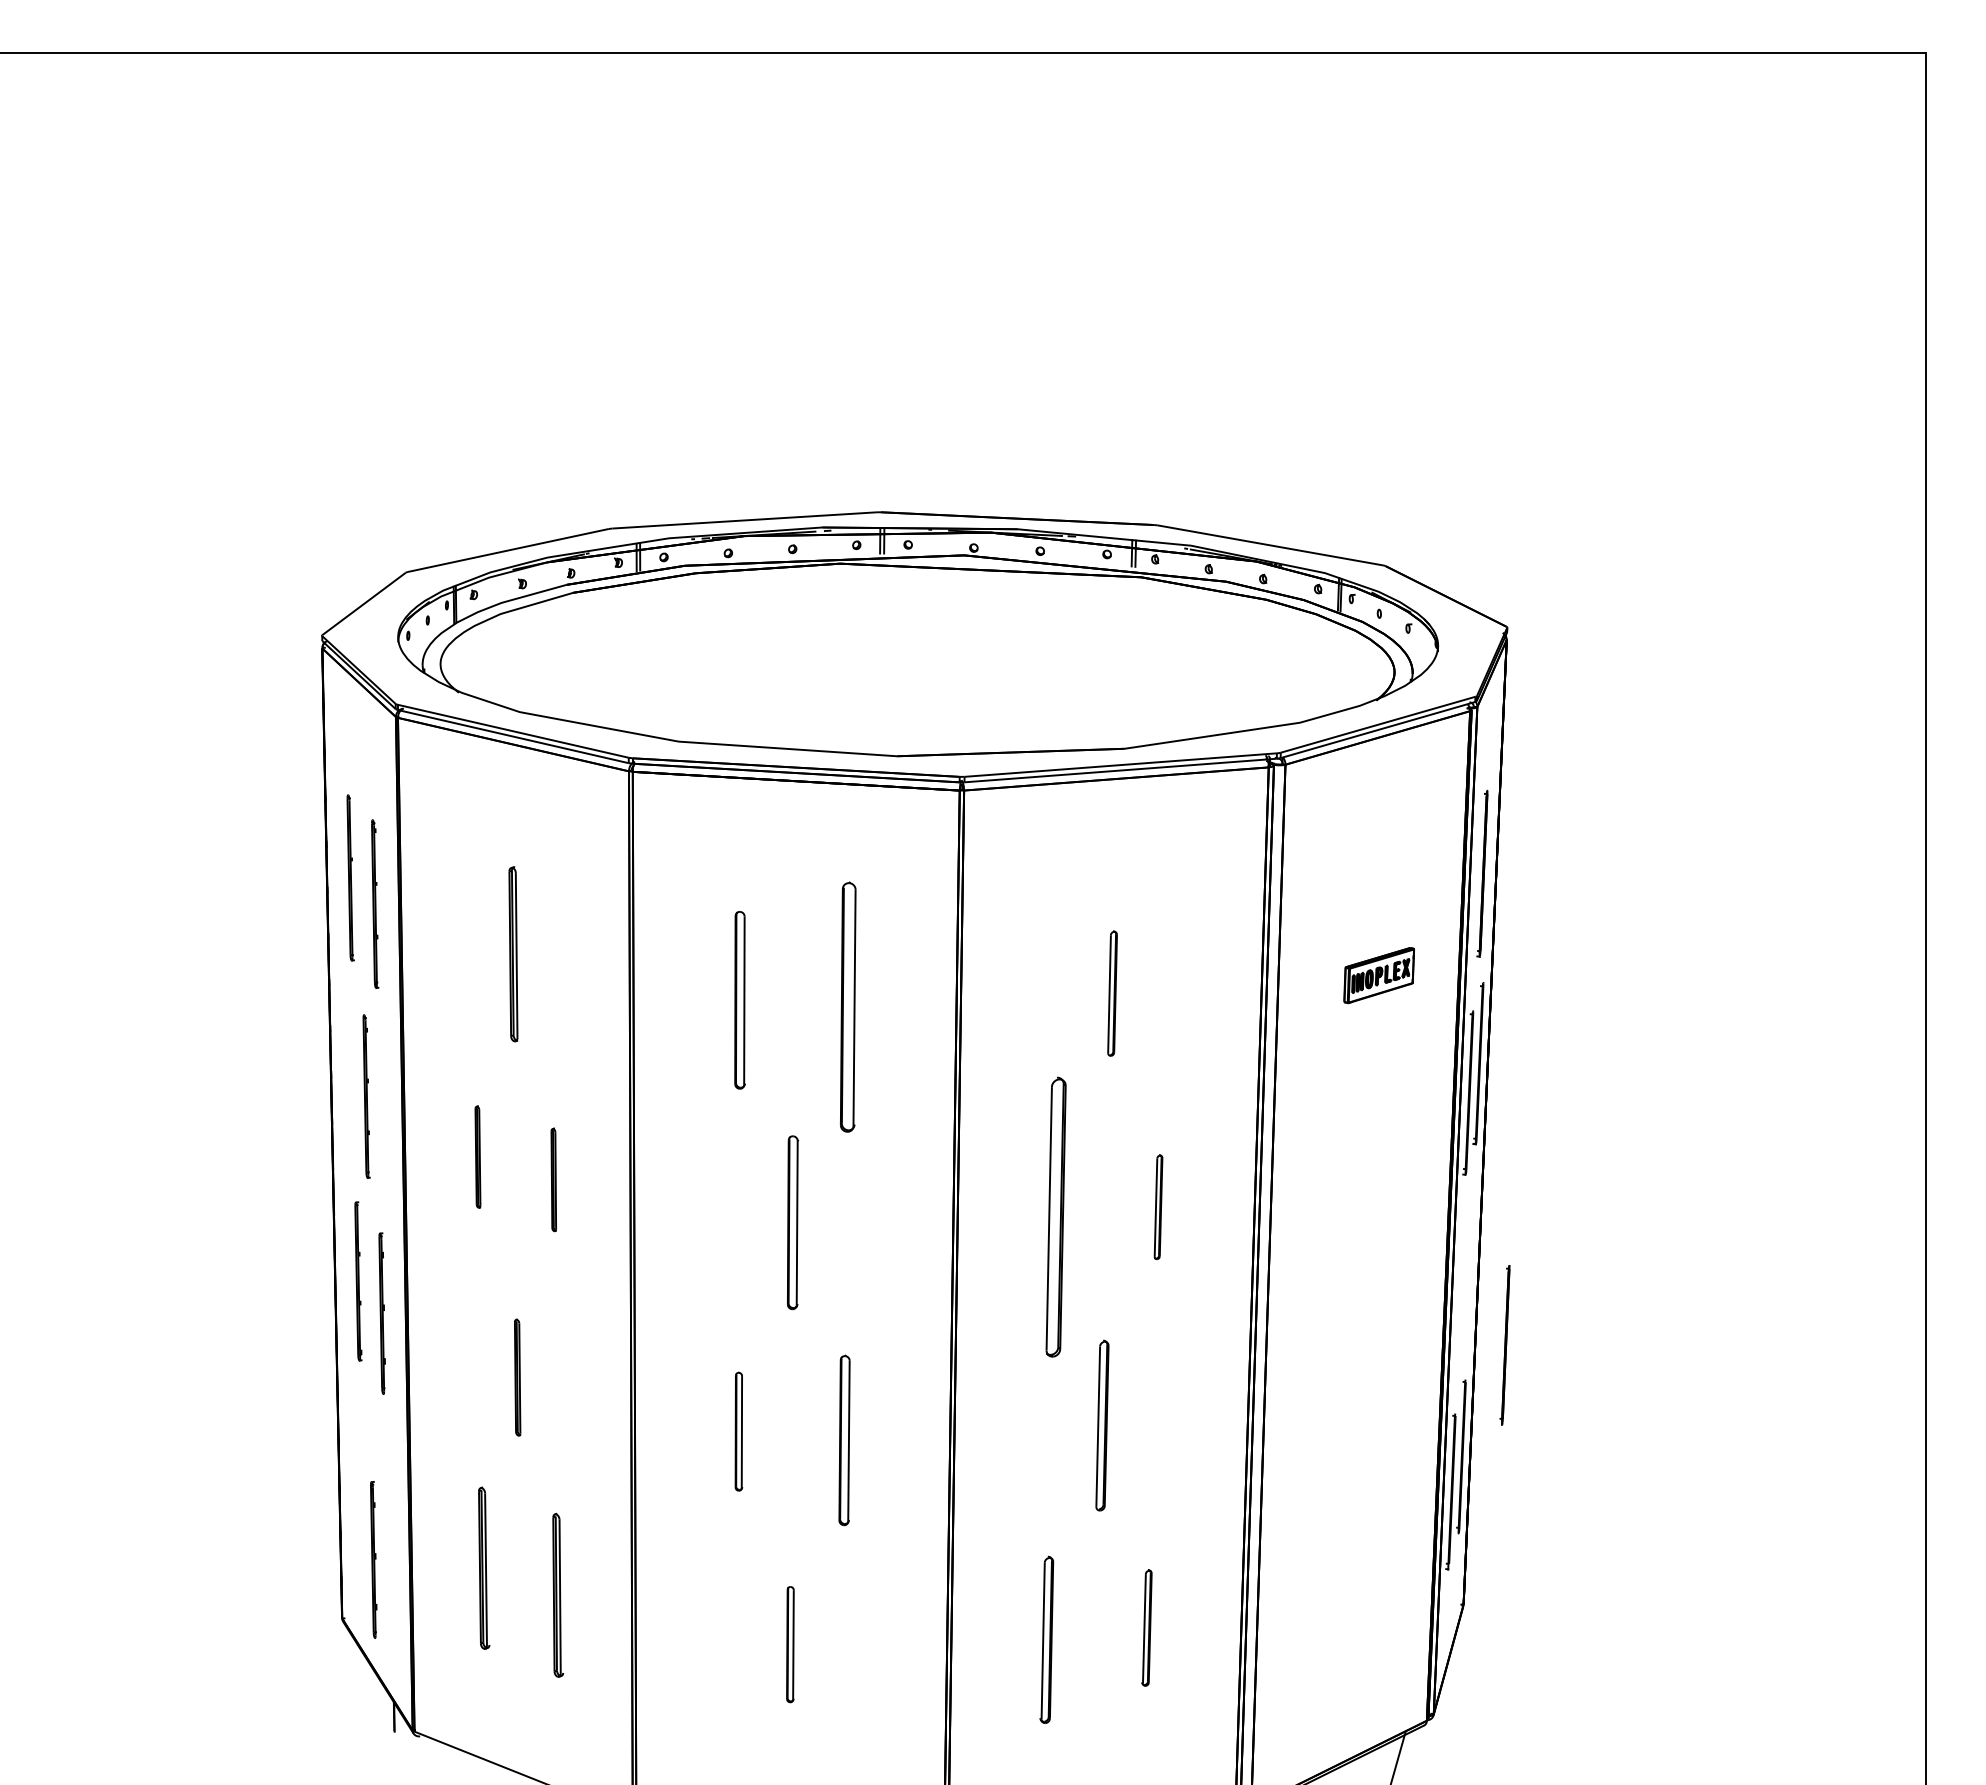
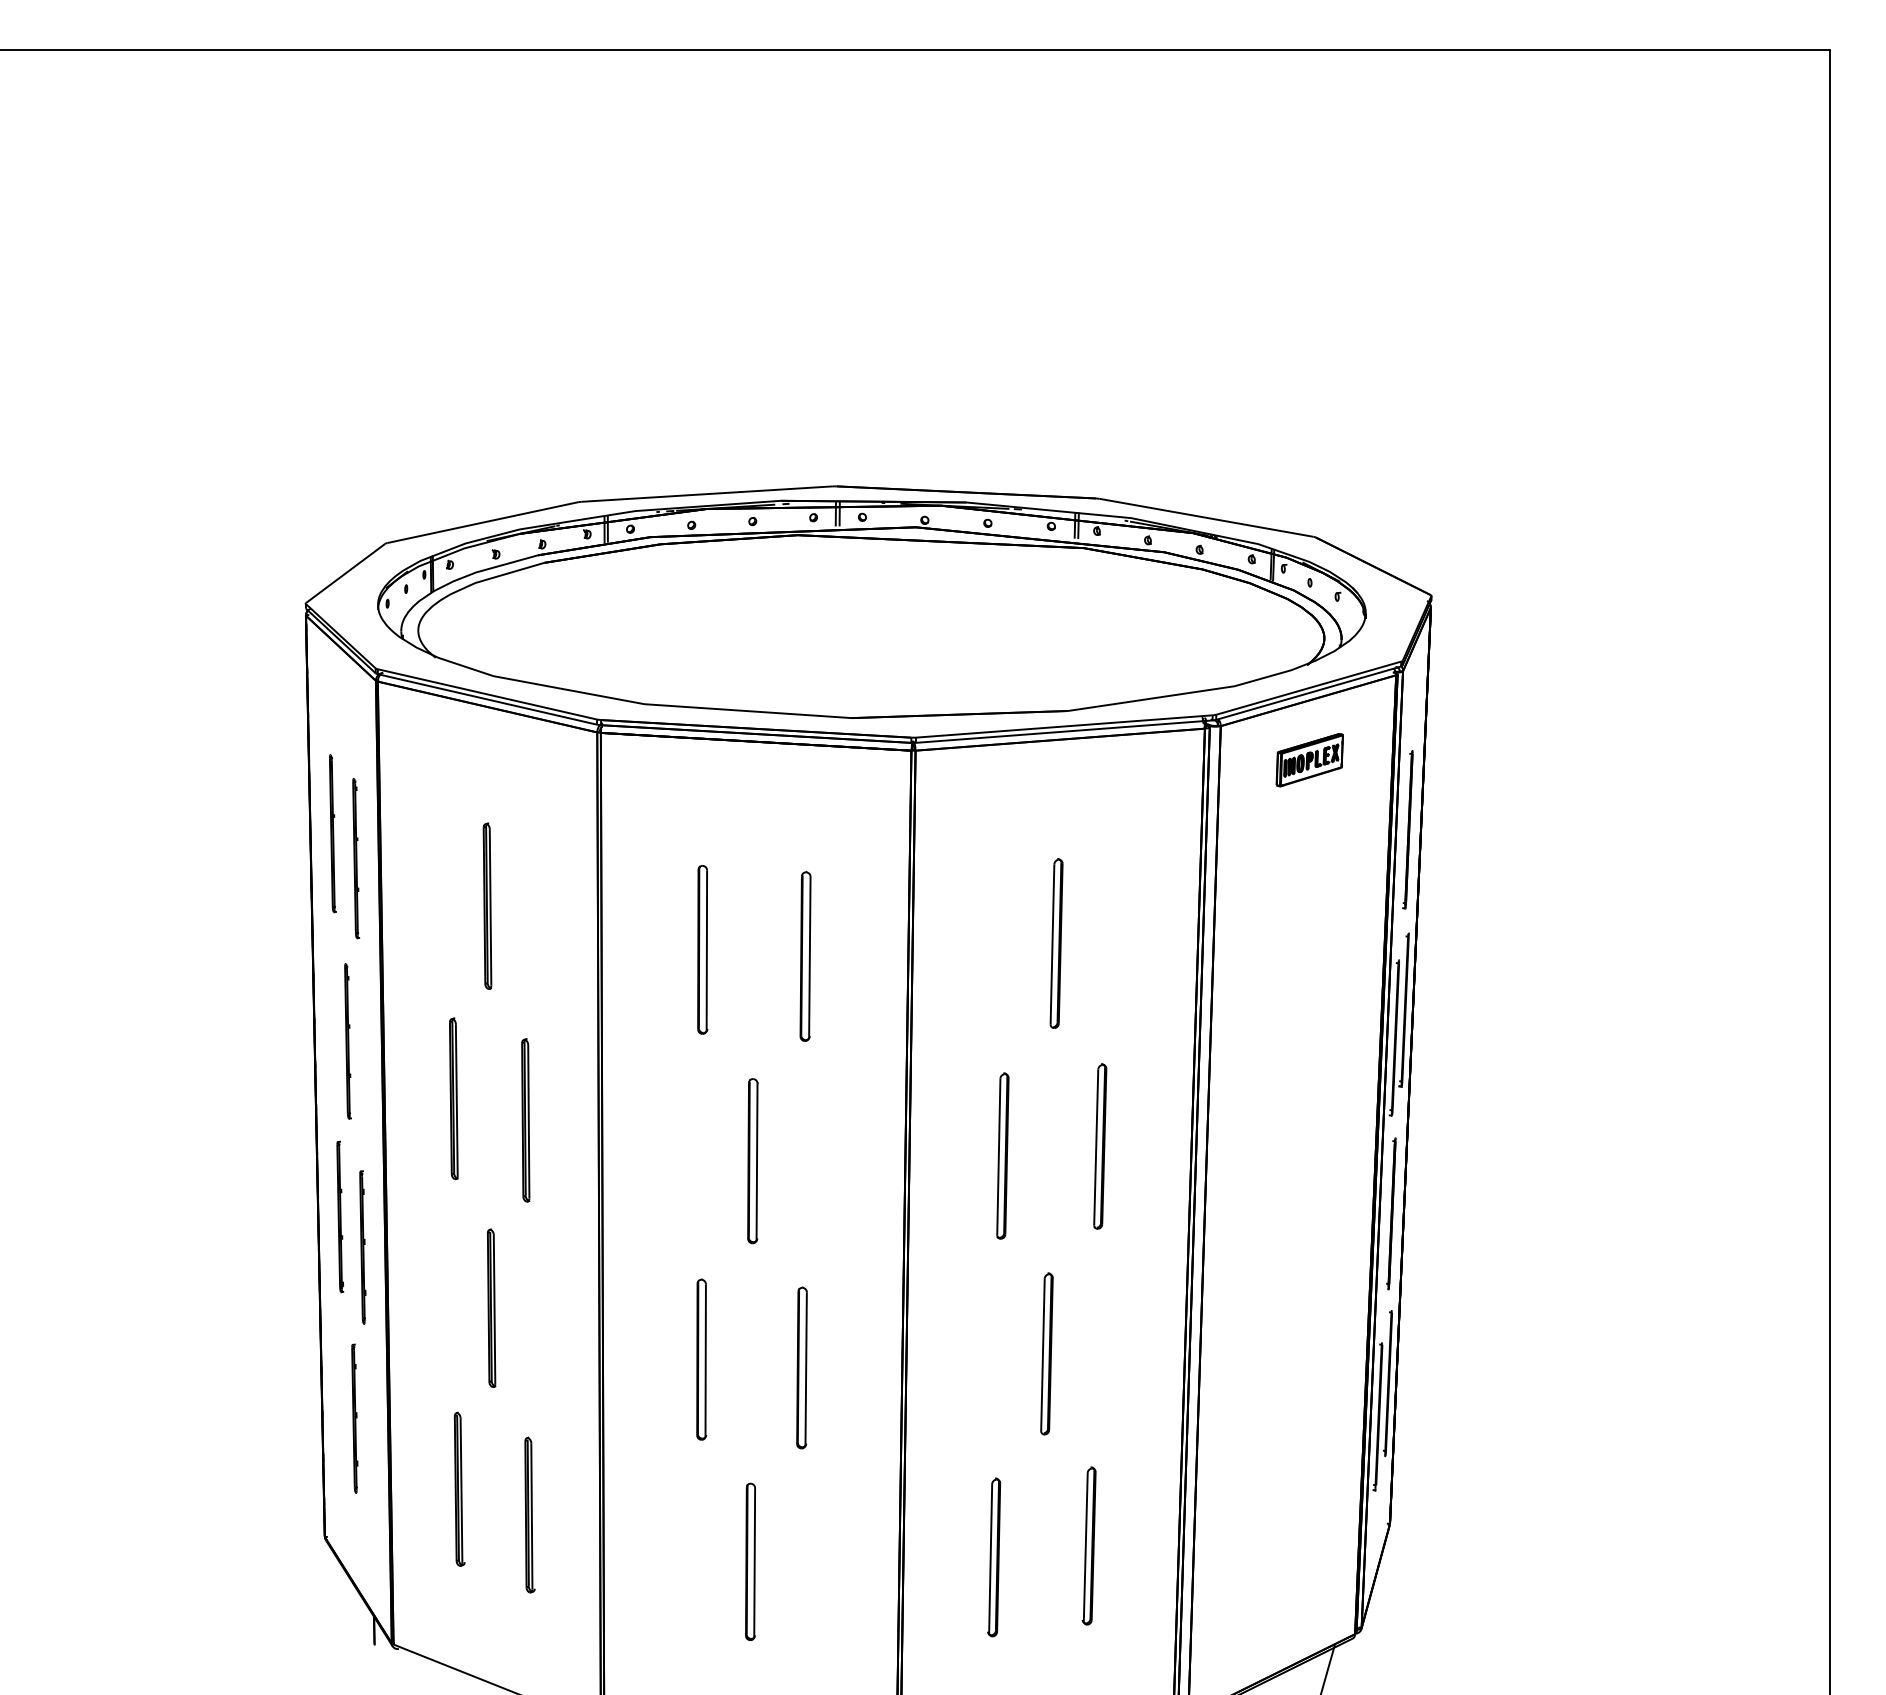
part: (1378, 975) -> (1309, 760), moved
part: (1112, 993) -> (1056, 943), size x1.43
part: (848, 1007) -> (805, 956), size x0.71
part: (477, 1156) -> (453, 1098), size x1.67
part: (553, 1179) -> (525, 1120), size x1.67
part: (1158, 1206) -> (1100, 1145), size x1.67
part: (1055, 1217) -> (1002, 1156), size x0.62
part: (1504, 1345) -> (1390, 1214), moved
part: (517, 1377) -> (491, 1308), size x1.43
part: (738, 1431) -> (701, 1359), size x1.43
part: (373, 1559) -> (354, 1418), moved
part: (1146, 1627) -> (1088, 1545), size x1.43
part: (790, 1644) -> (750, 1561), size x1.43

